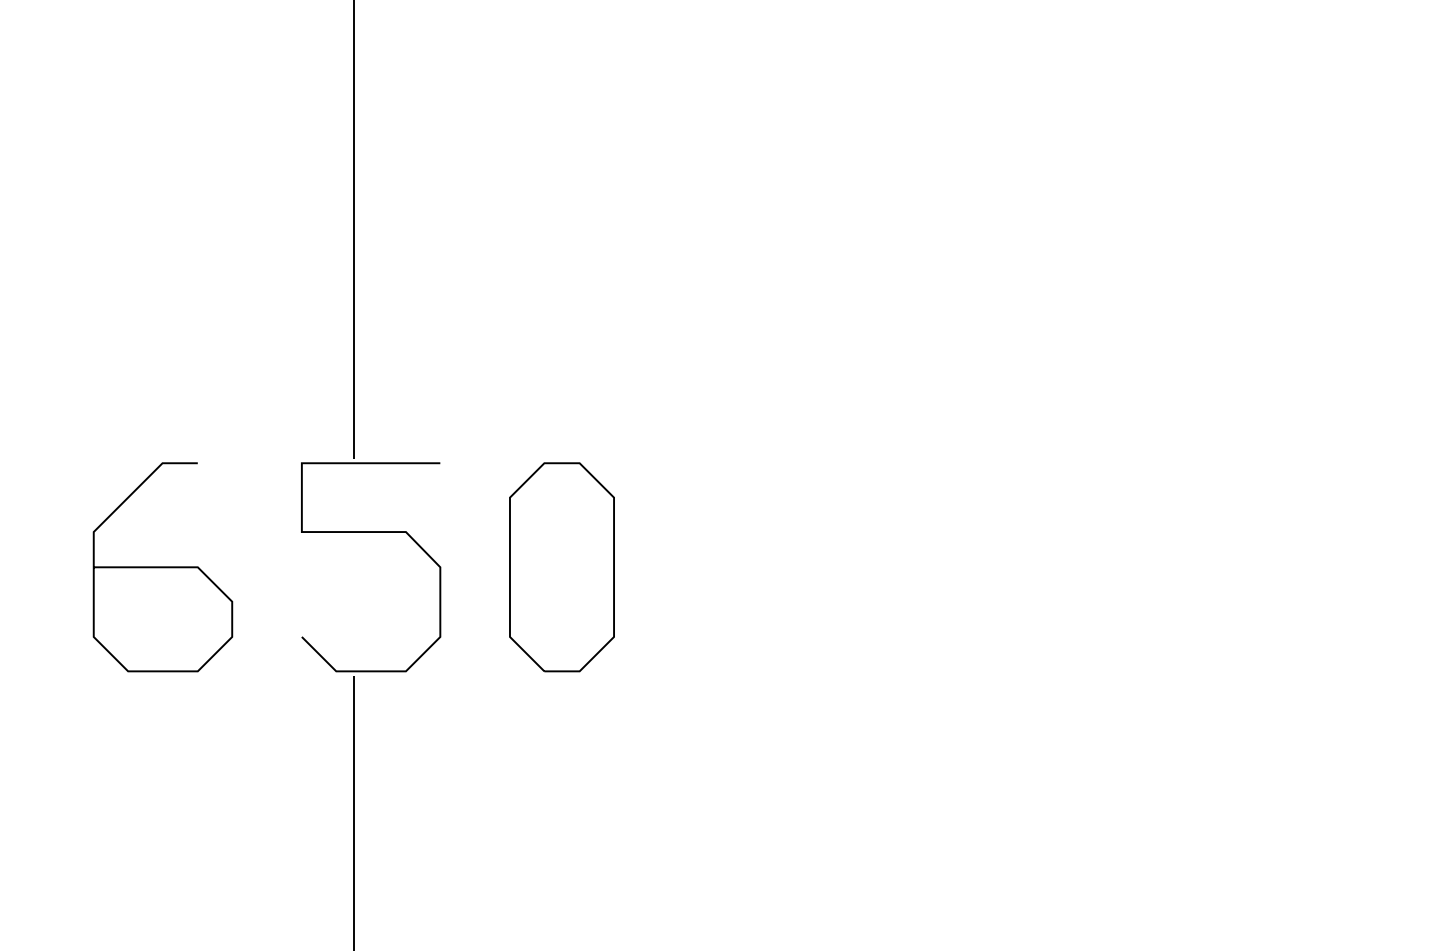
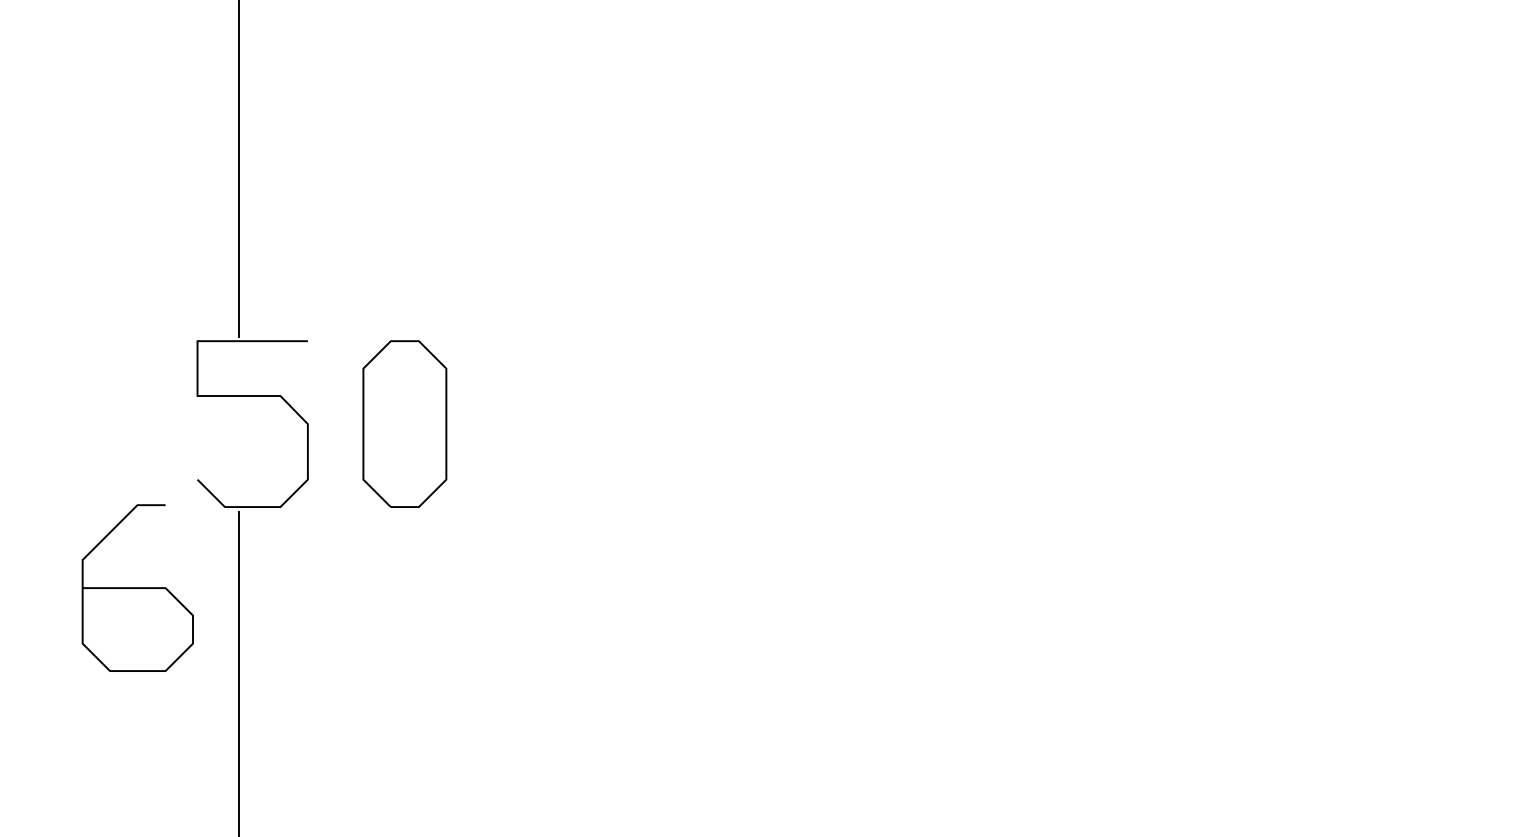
curve: (162, 566) -> (137, 587), moved

